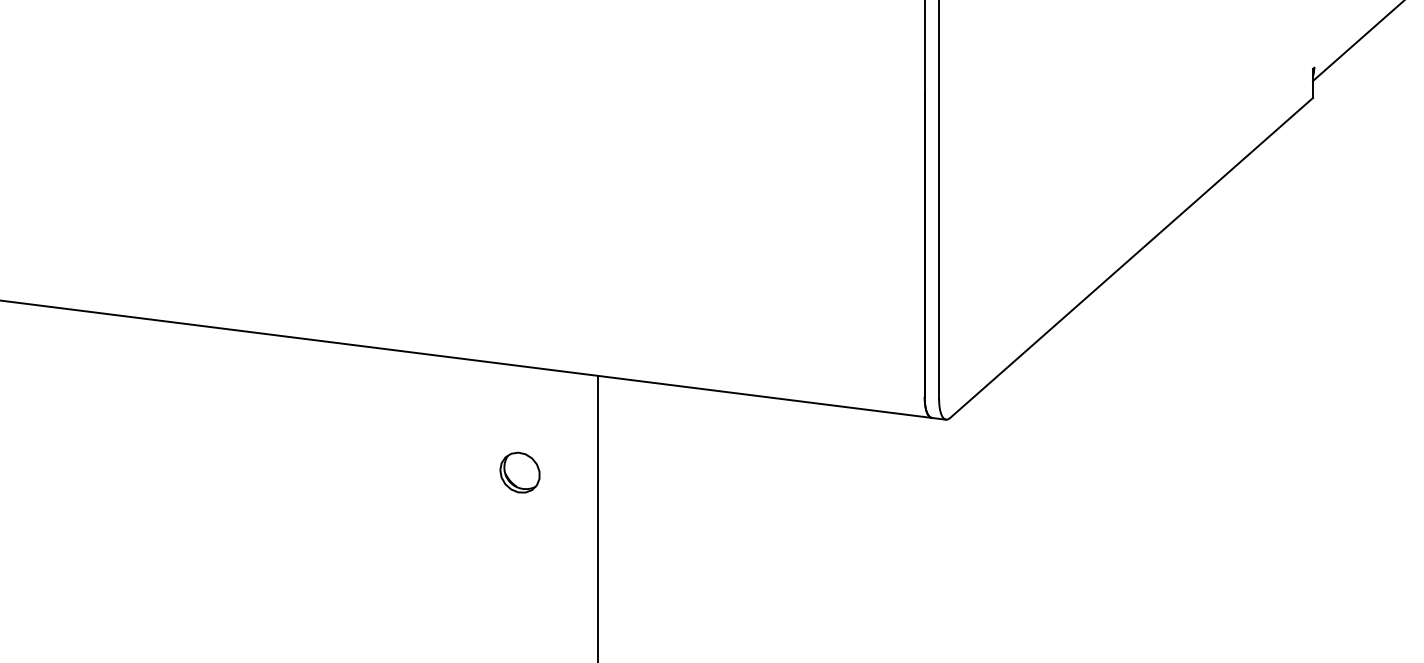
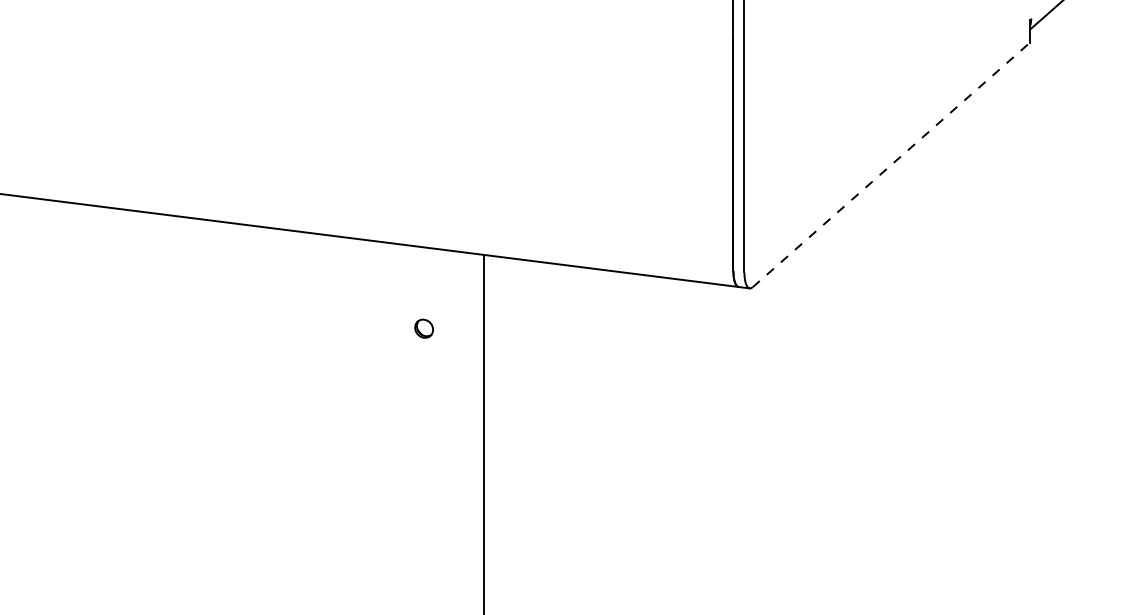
line: (1131, 257) -> (891, 164), solid -> dashed
part: (519, 472) -> (423, 328), size x0.6

